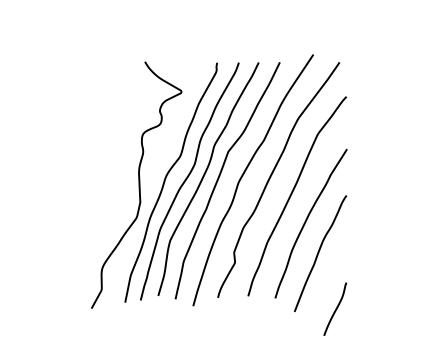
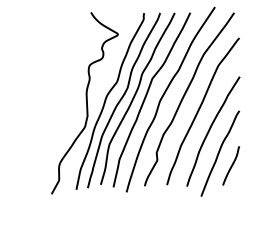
curve: (335, 308) -> (231, 165), moved

